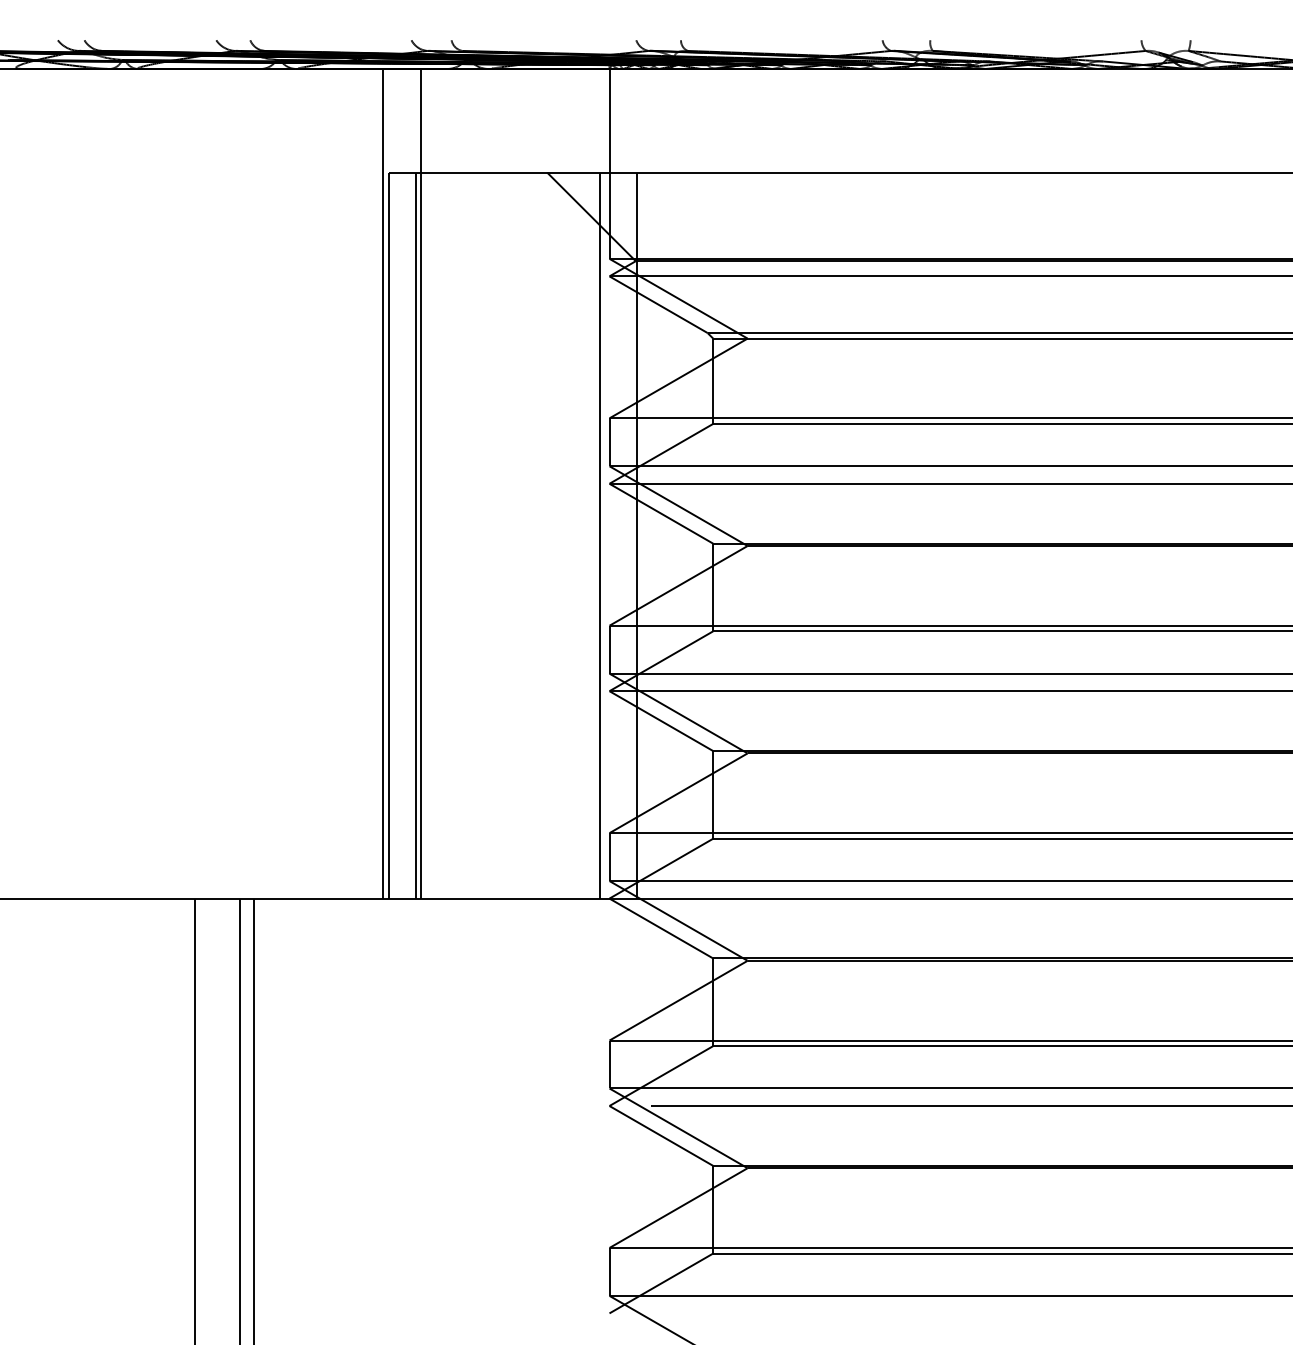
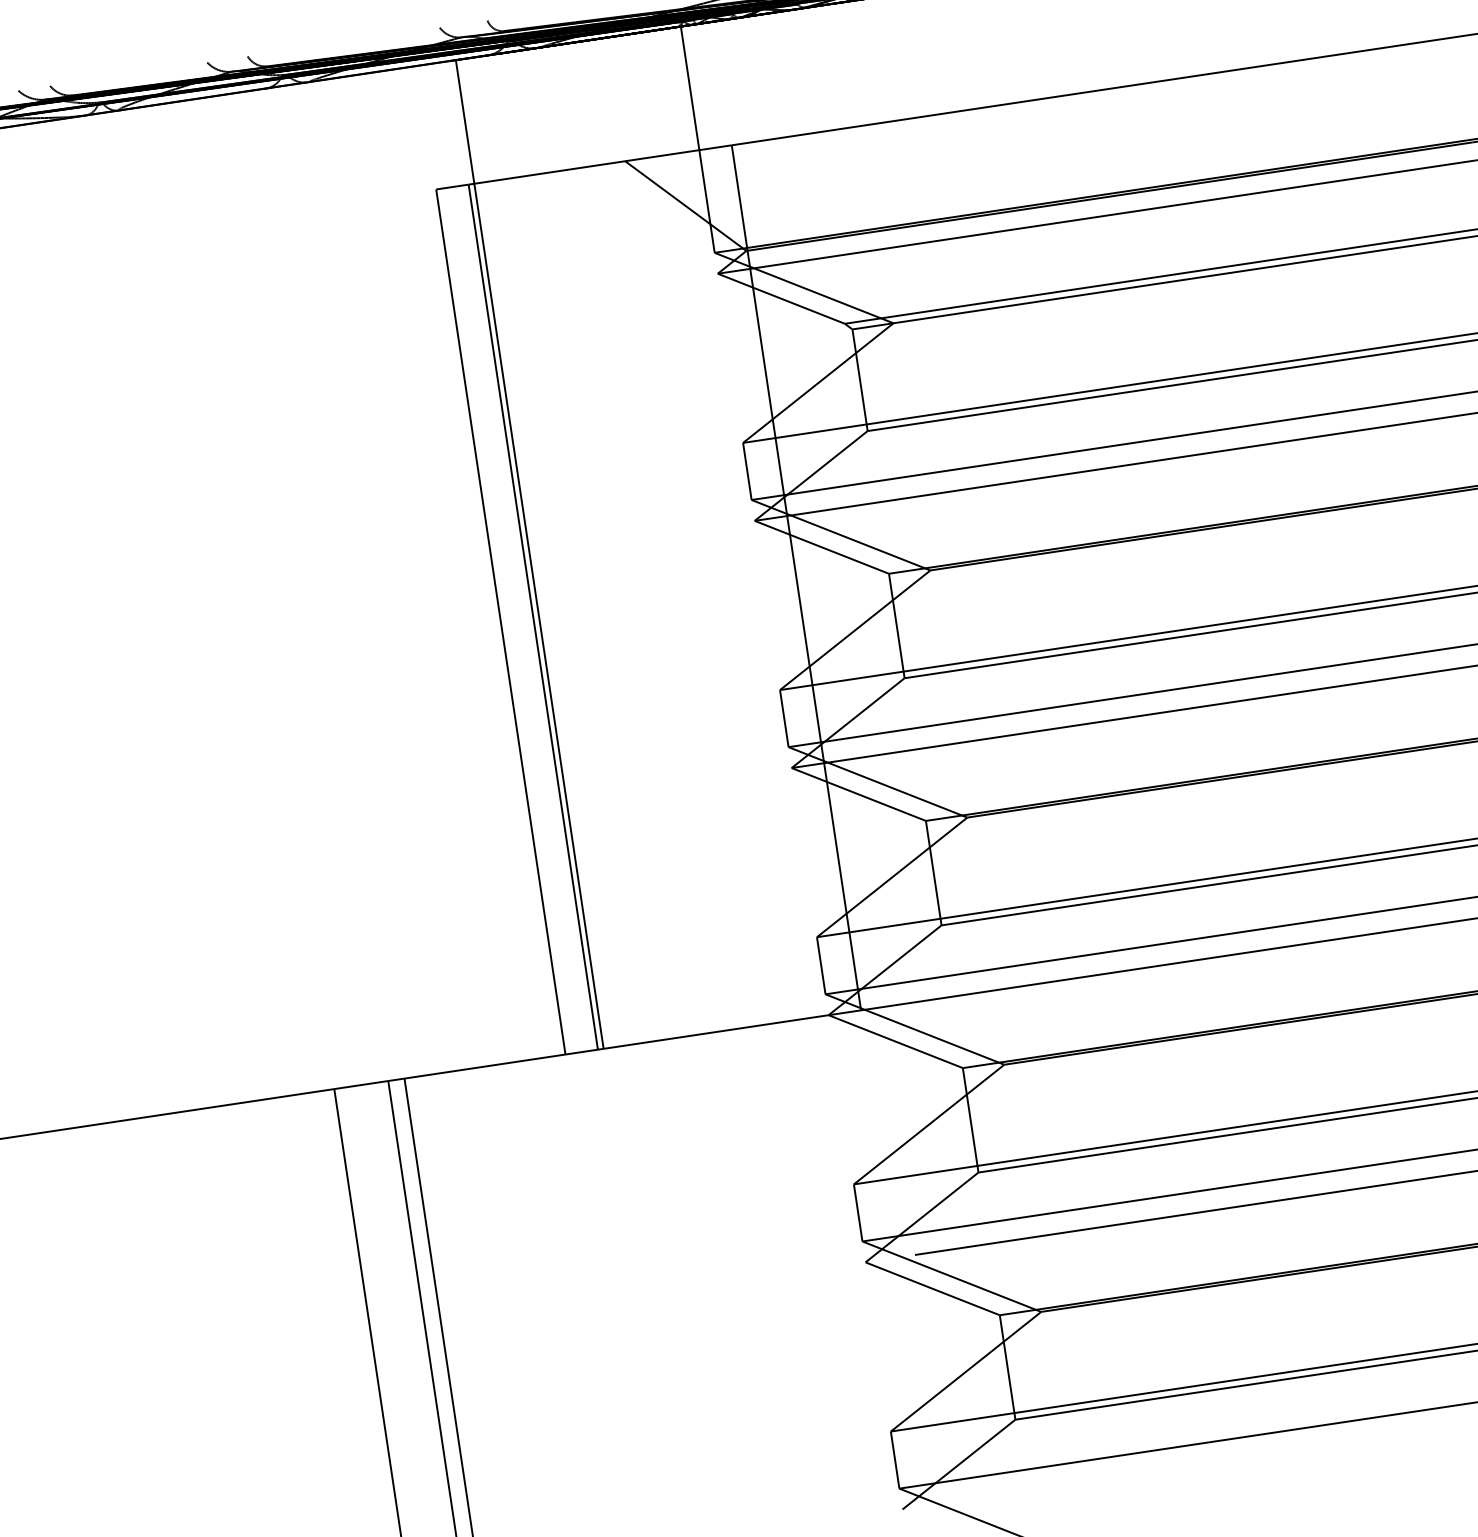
line: (383, 483) -> (485, 560), removed
line: (599, 535) -> (752, 584), removed

